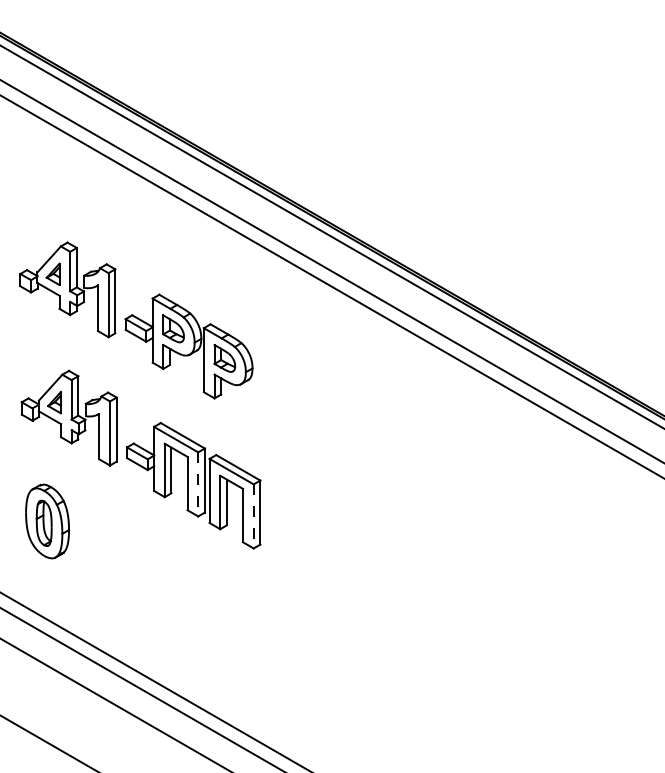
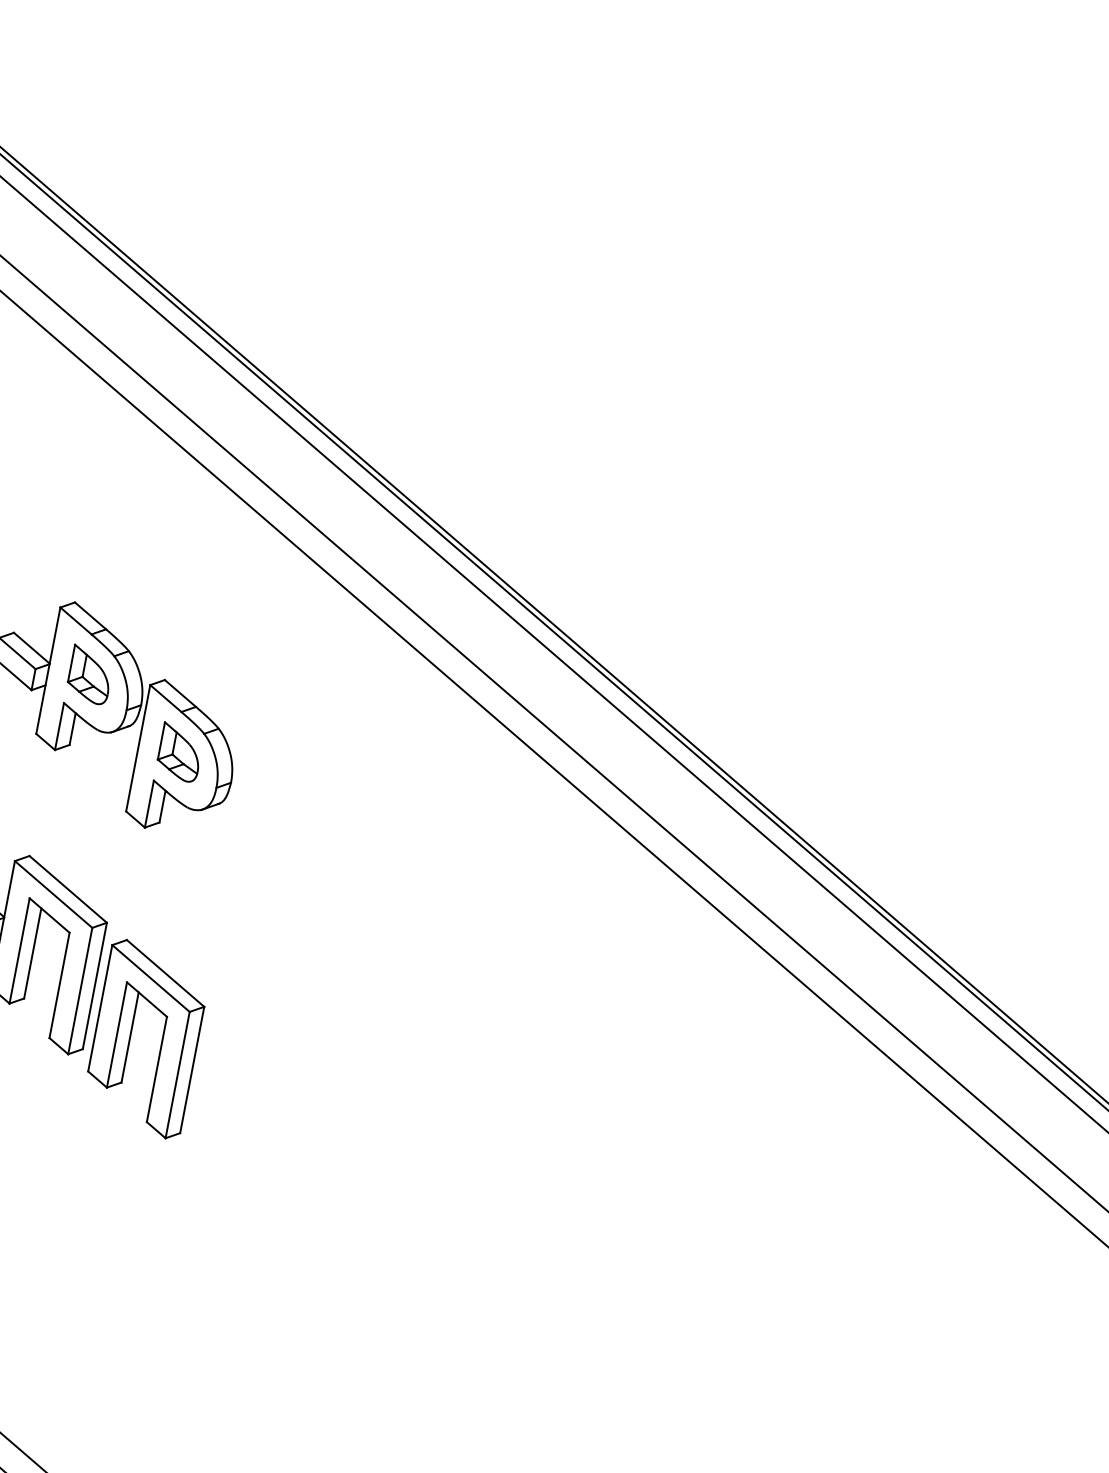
line: (198, 484) -> (80, 991), dashed -> solid
line: (253, 516) -> (177, 1075), dashed -> solid

